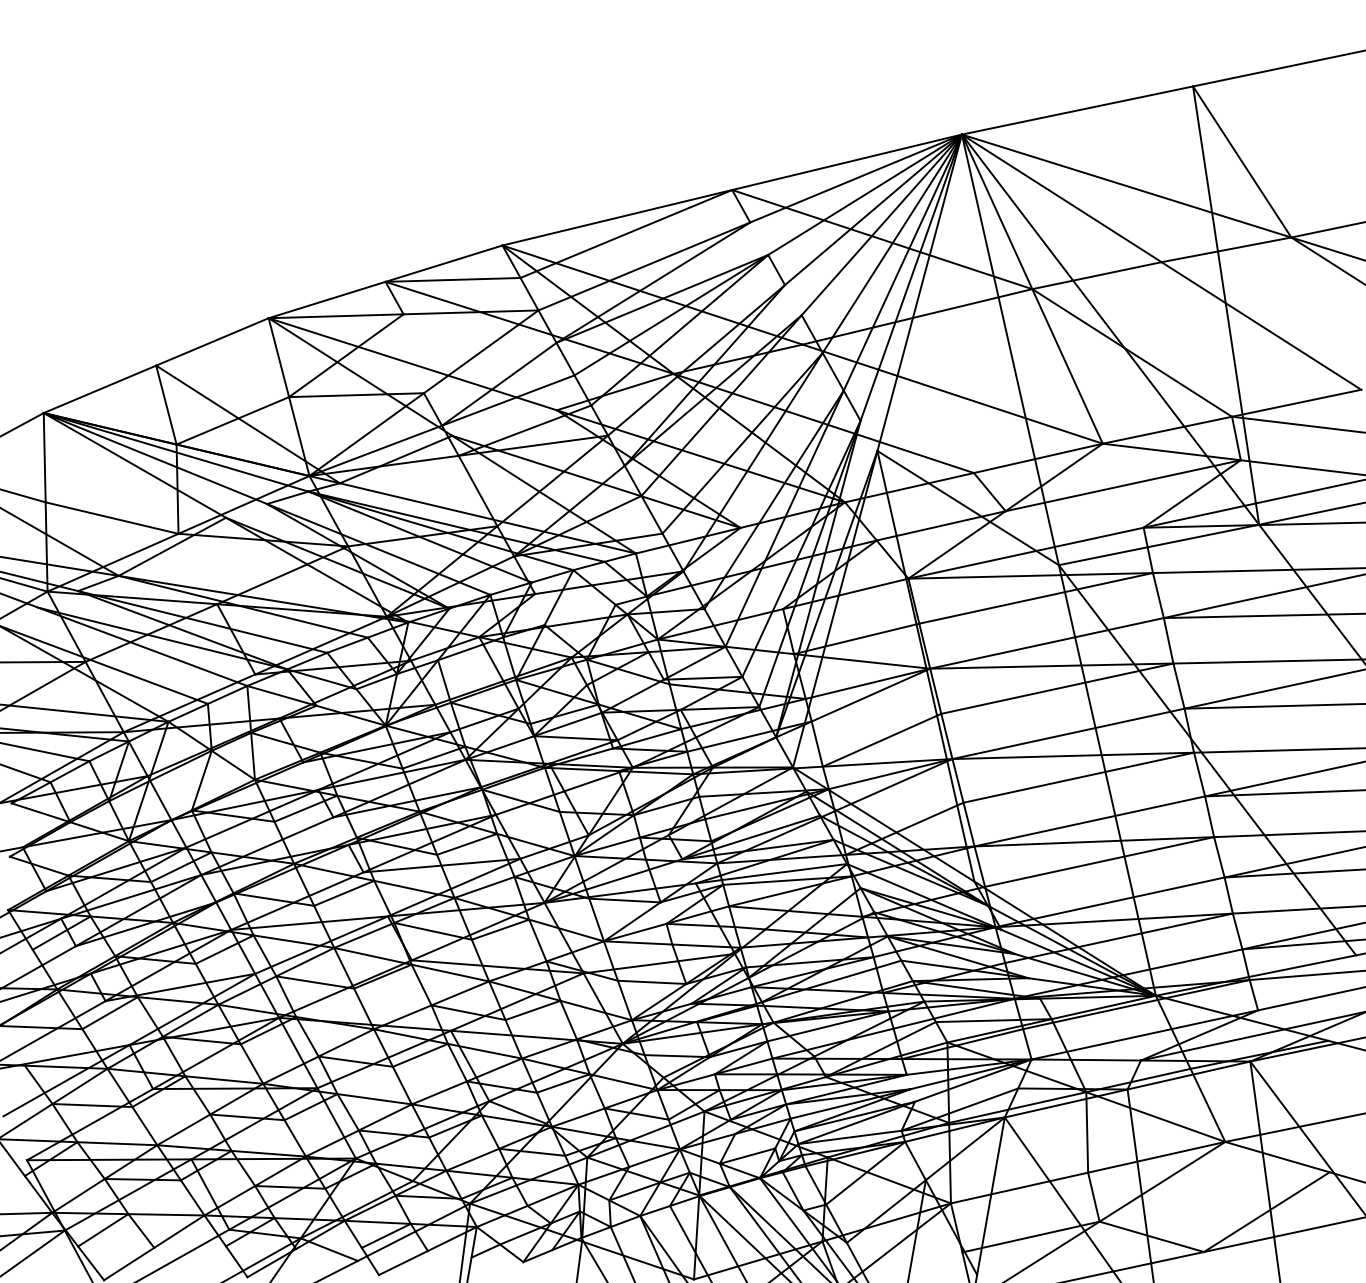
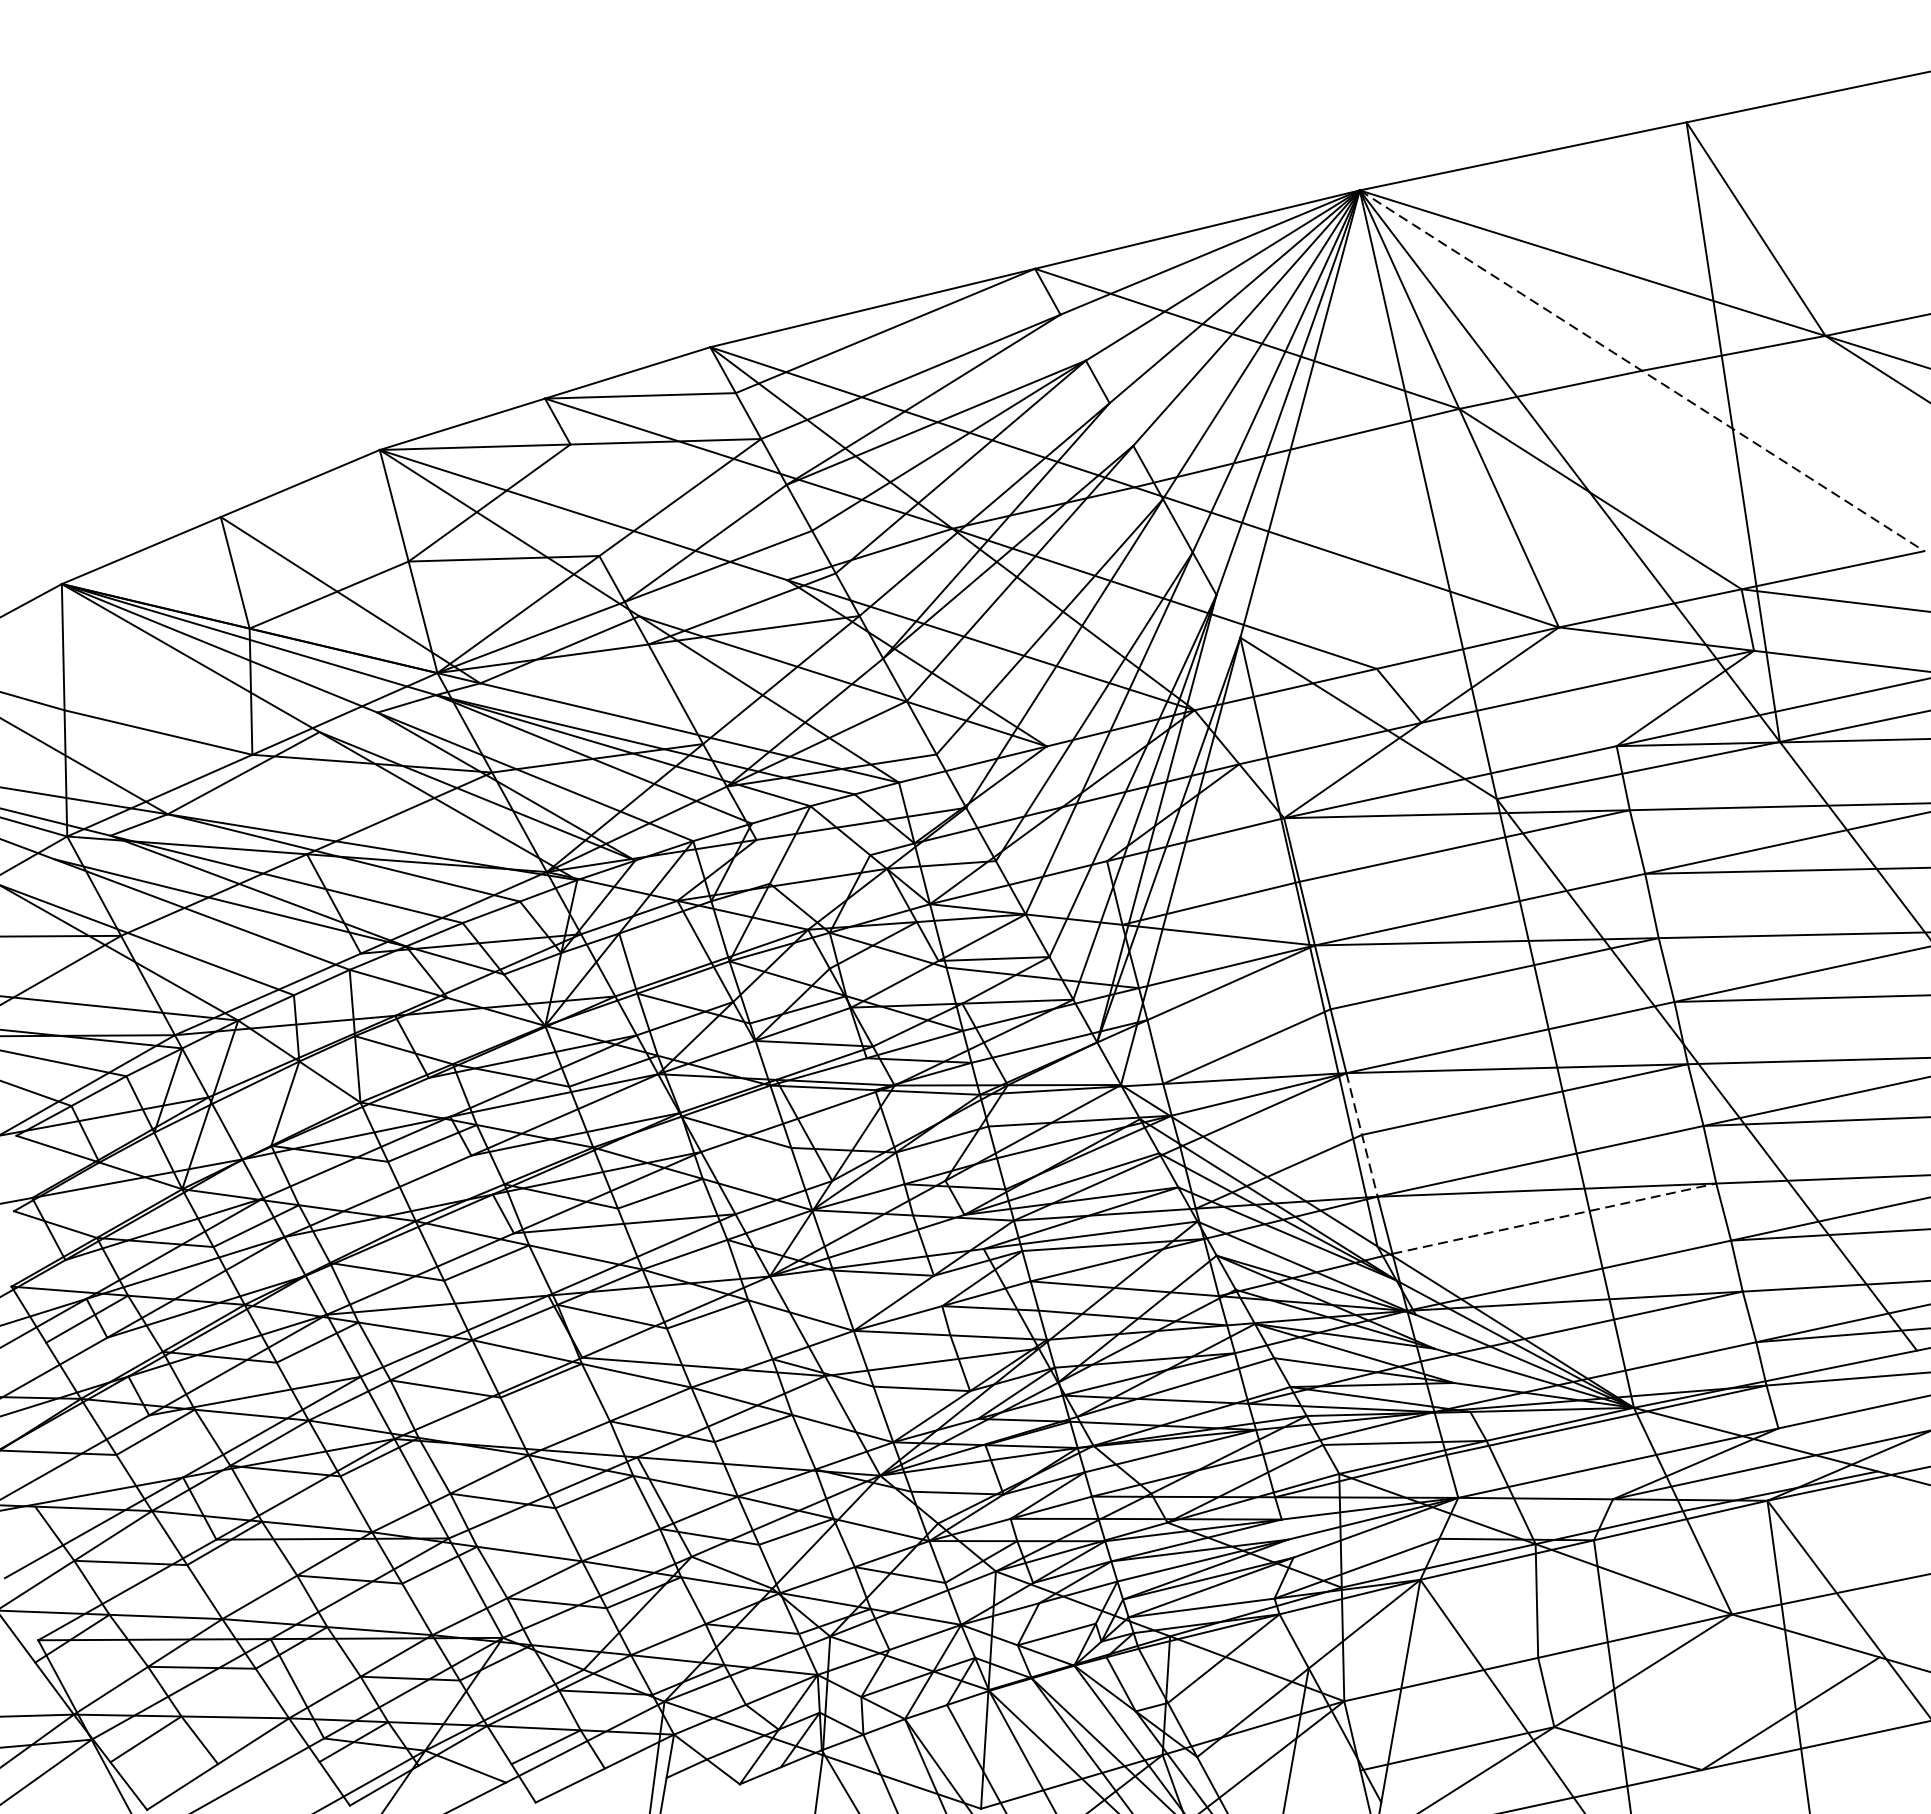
line: (1161, 262) -> (1641, 371), solid -> dashed
line: (963, 803) -> (1362, 1136), solid -> dashed
line: (1100, 861) -> (1555, 1217), solid -> dashed

